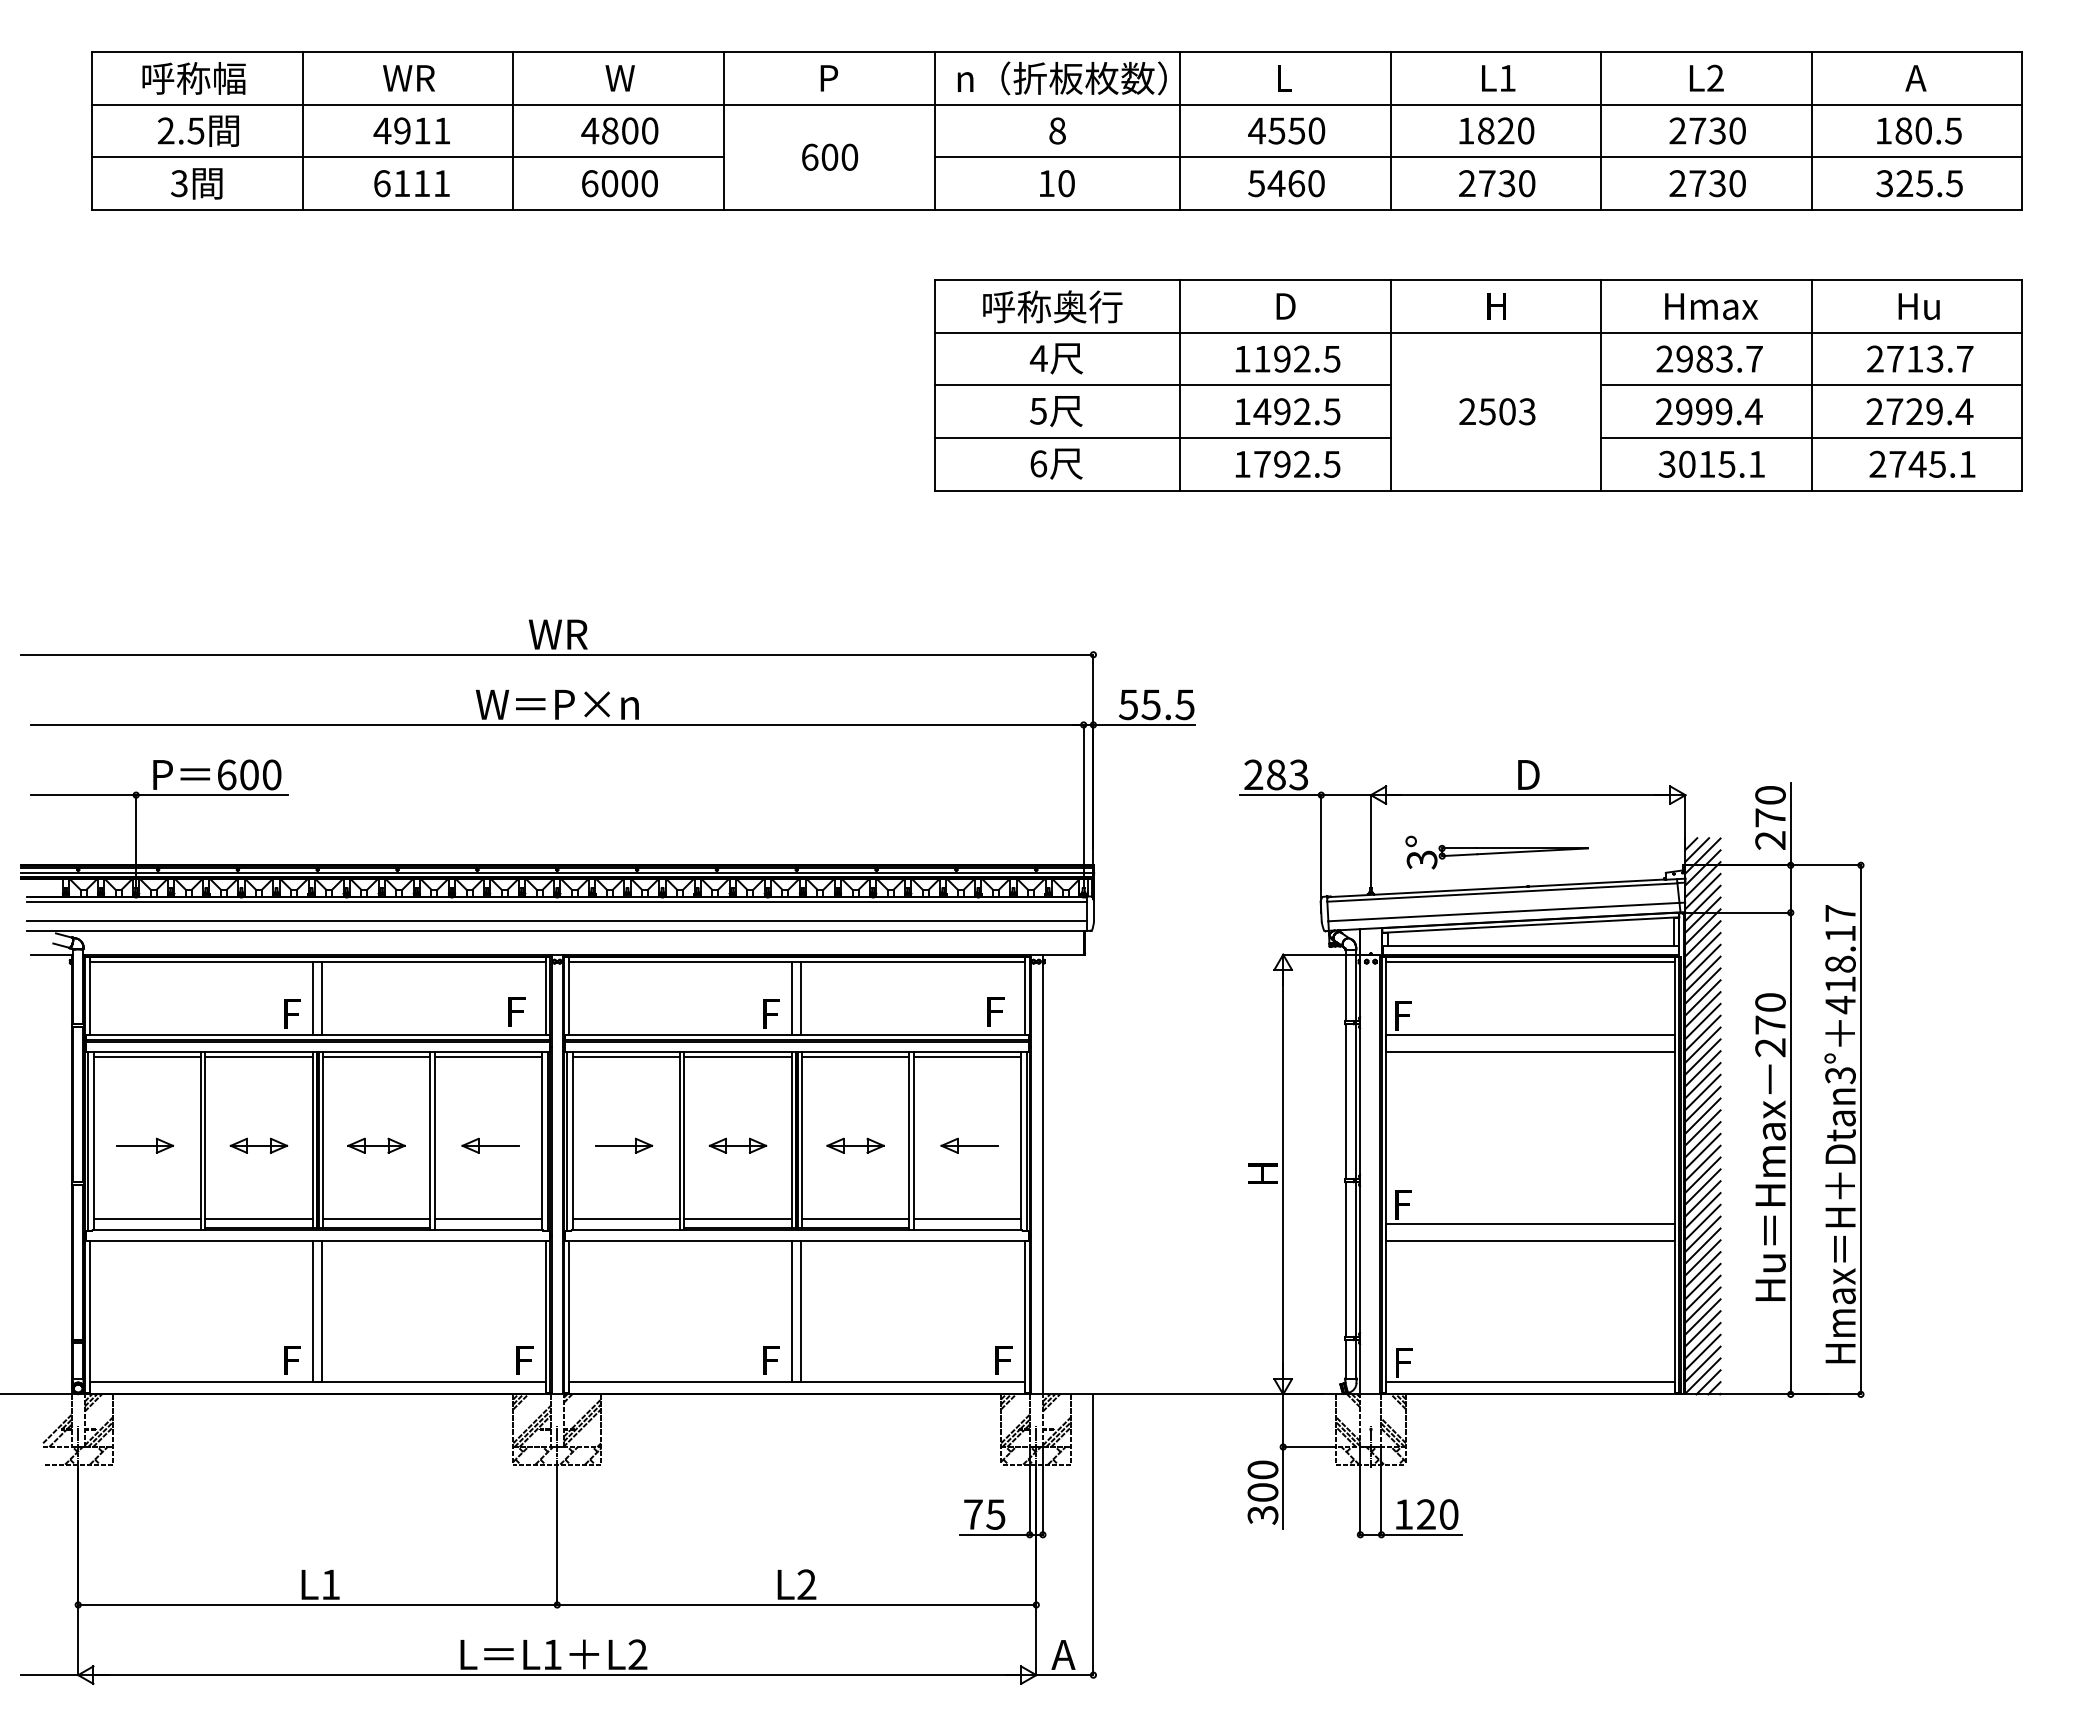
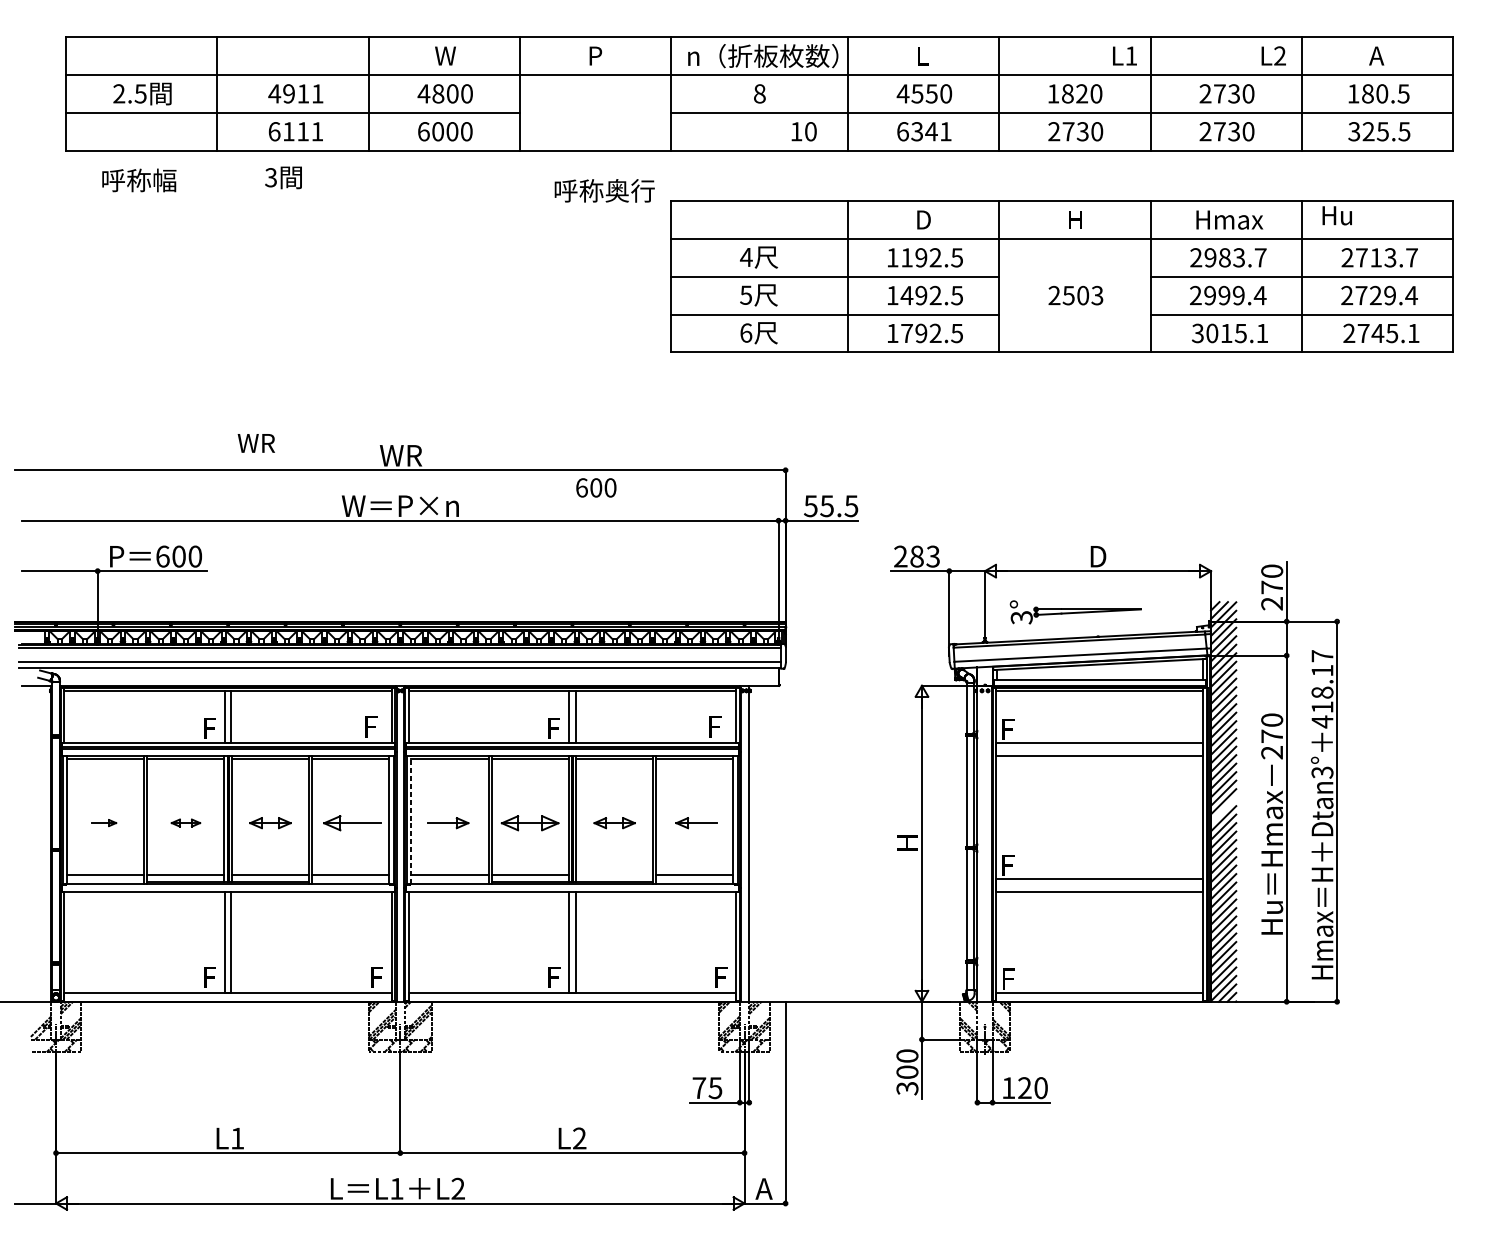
text: (1706, 77) -> (1273, 55), moved
text: (193, 78) -> (138, 180), moved
text: (408, 78) -> (256, 443), moved
text: (1498, 78) -> (1124, 56), moved
text: (830, 156) -> (596, 487), moved
text: (196, 183) -> (283, 177), moved
text: (1057, 183) -> (804, 131), moved
text: (1286, 183) -> (924, 131), 5460 -> 6341
text: (1052, 306) -> (604, 190), moved
text: (1918, 306) -> (1336, 215), moved
line: (1702, 1127) -> (1223, 809), removed
line: (572, 1141) -> (411, 820), solid -> dashed
part: (144, 1145) -> (103, 822), size x0.6
part: (258, 1145) -> (185, 822), size x0.7
part: (490, 1145) -> (352, 822), size x1.4
part: (737, 1145) -> (529, 822), size x1.4
line: (855, 1218) -> (614, 875), removed

